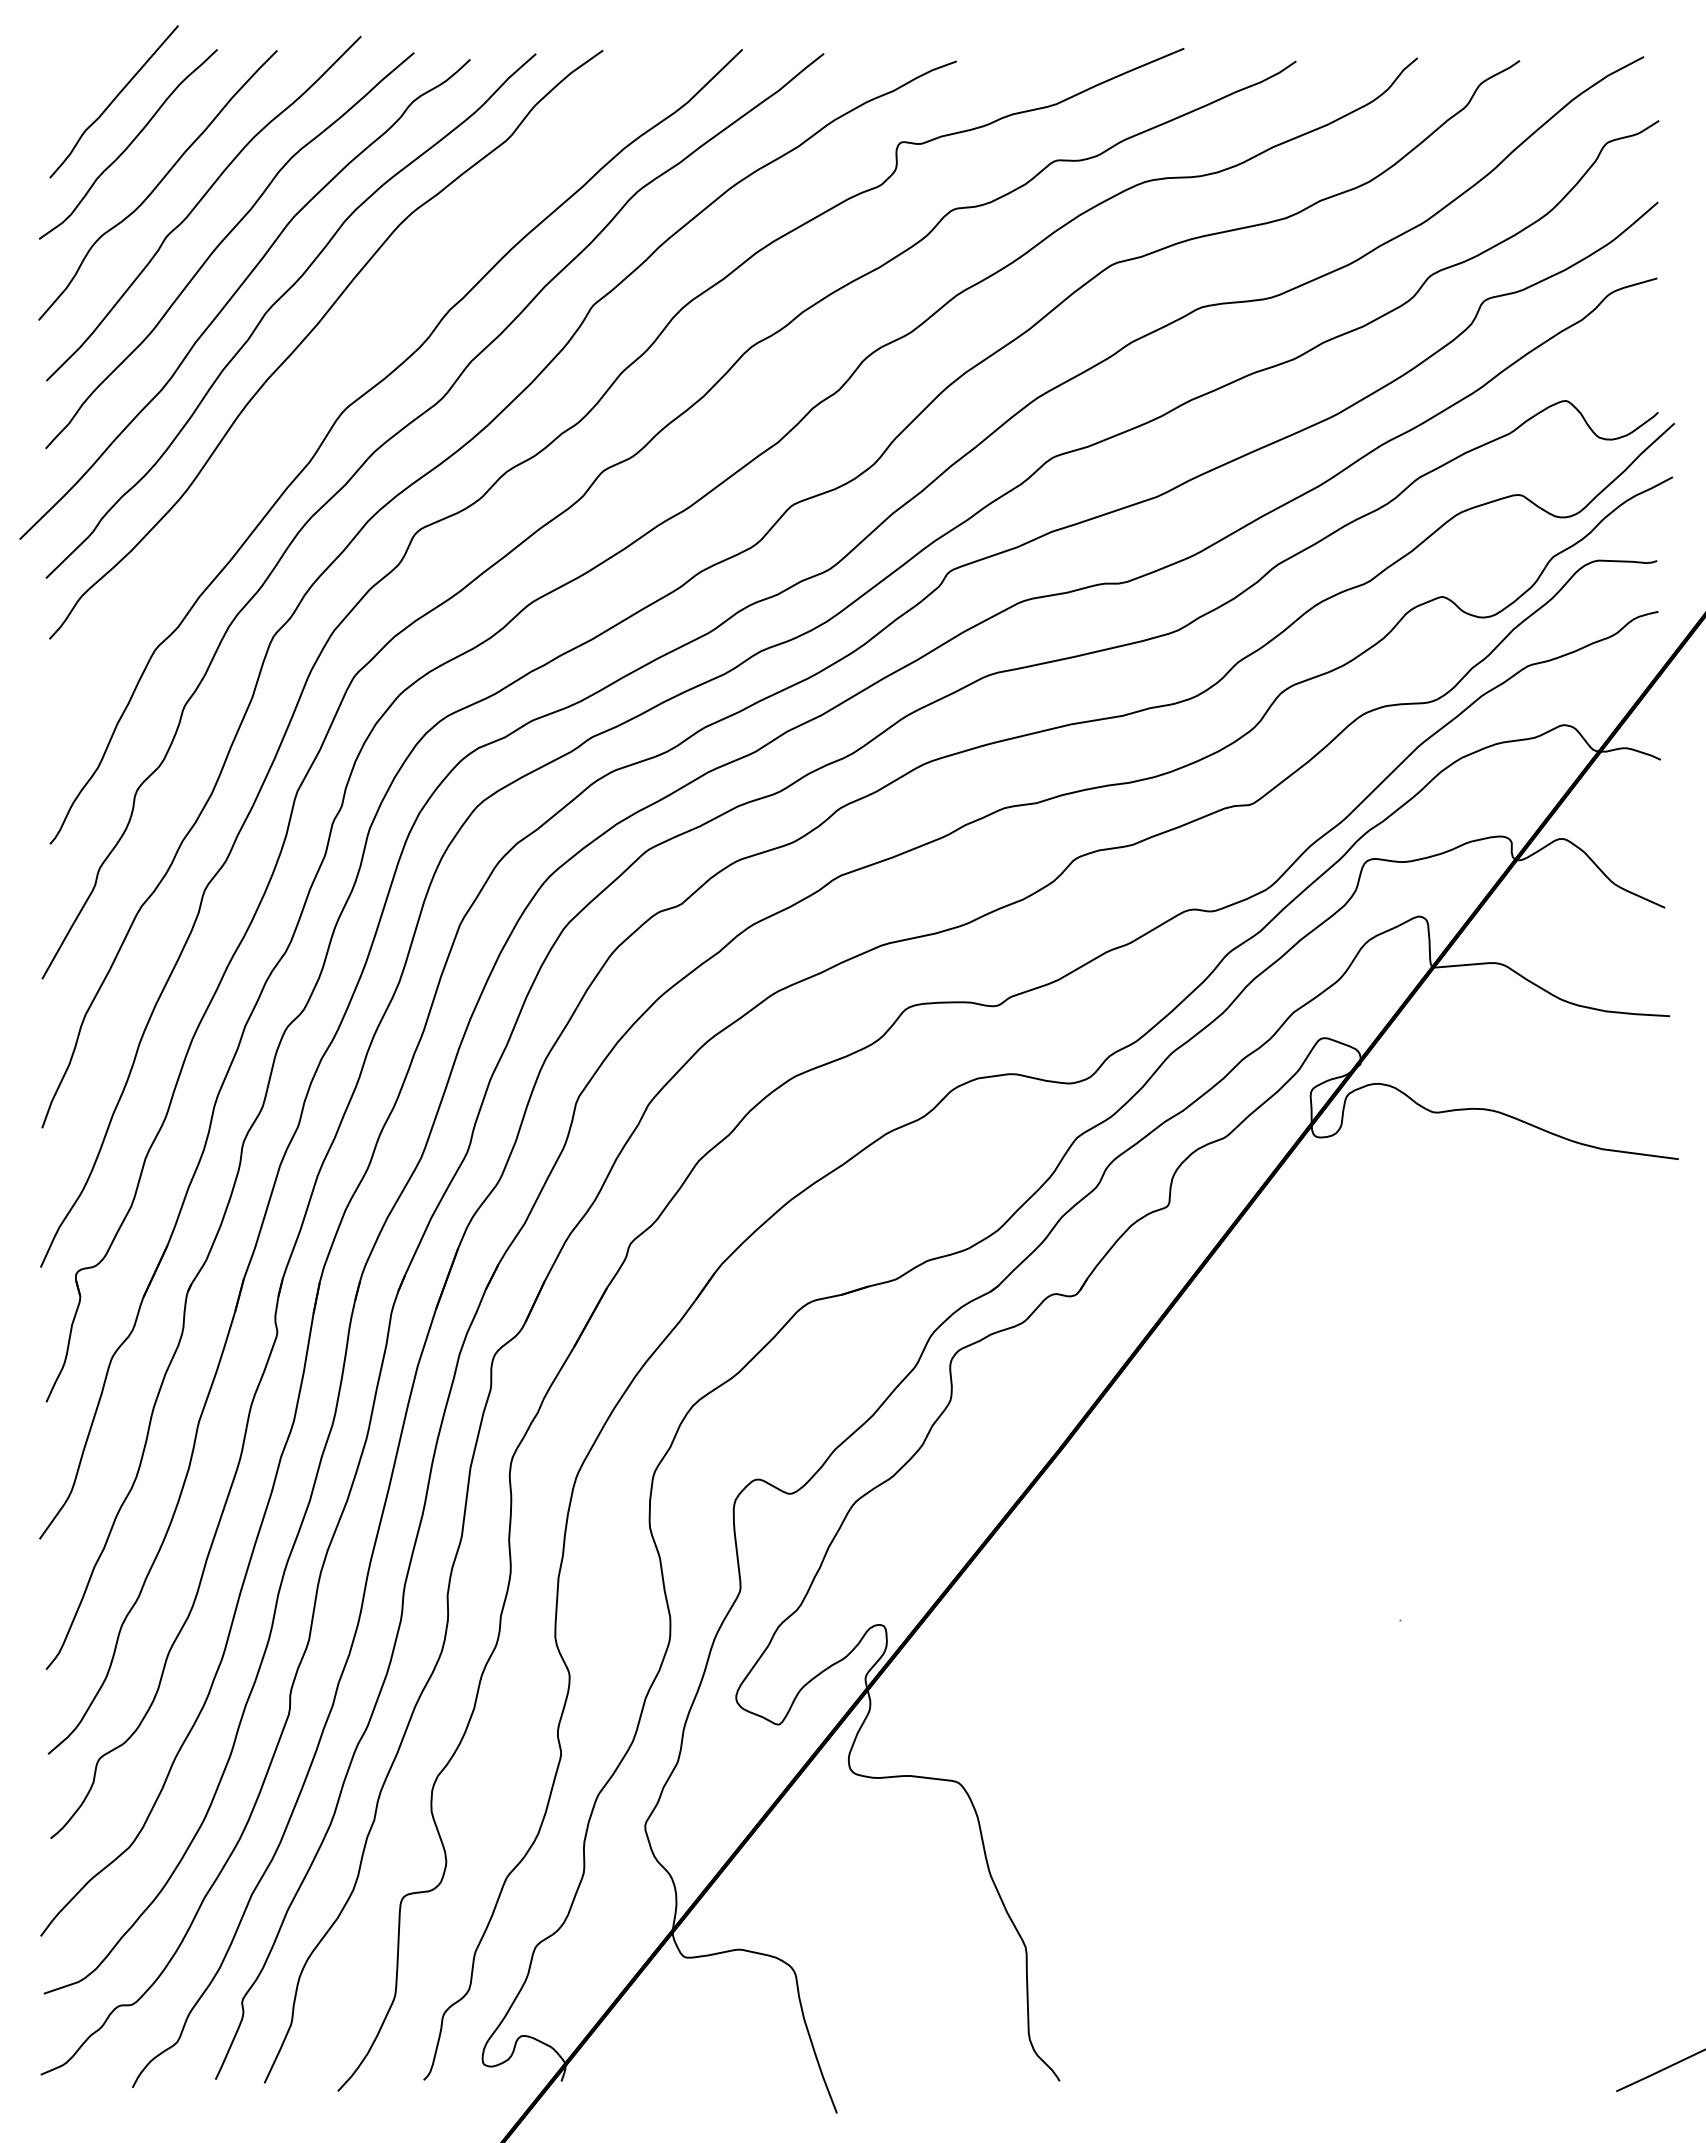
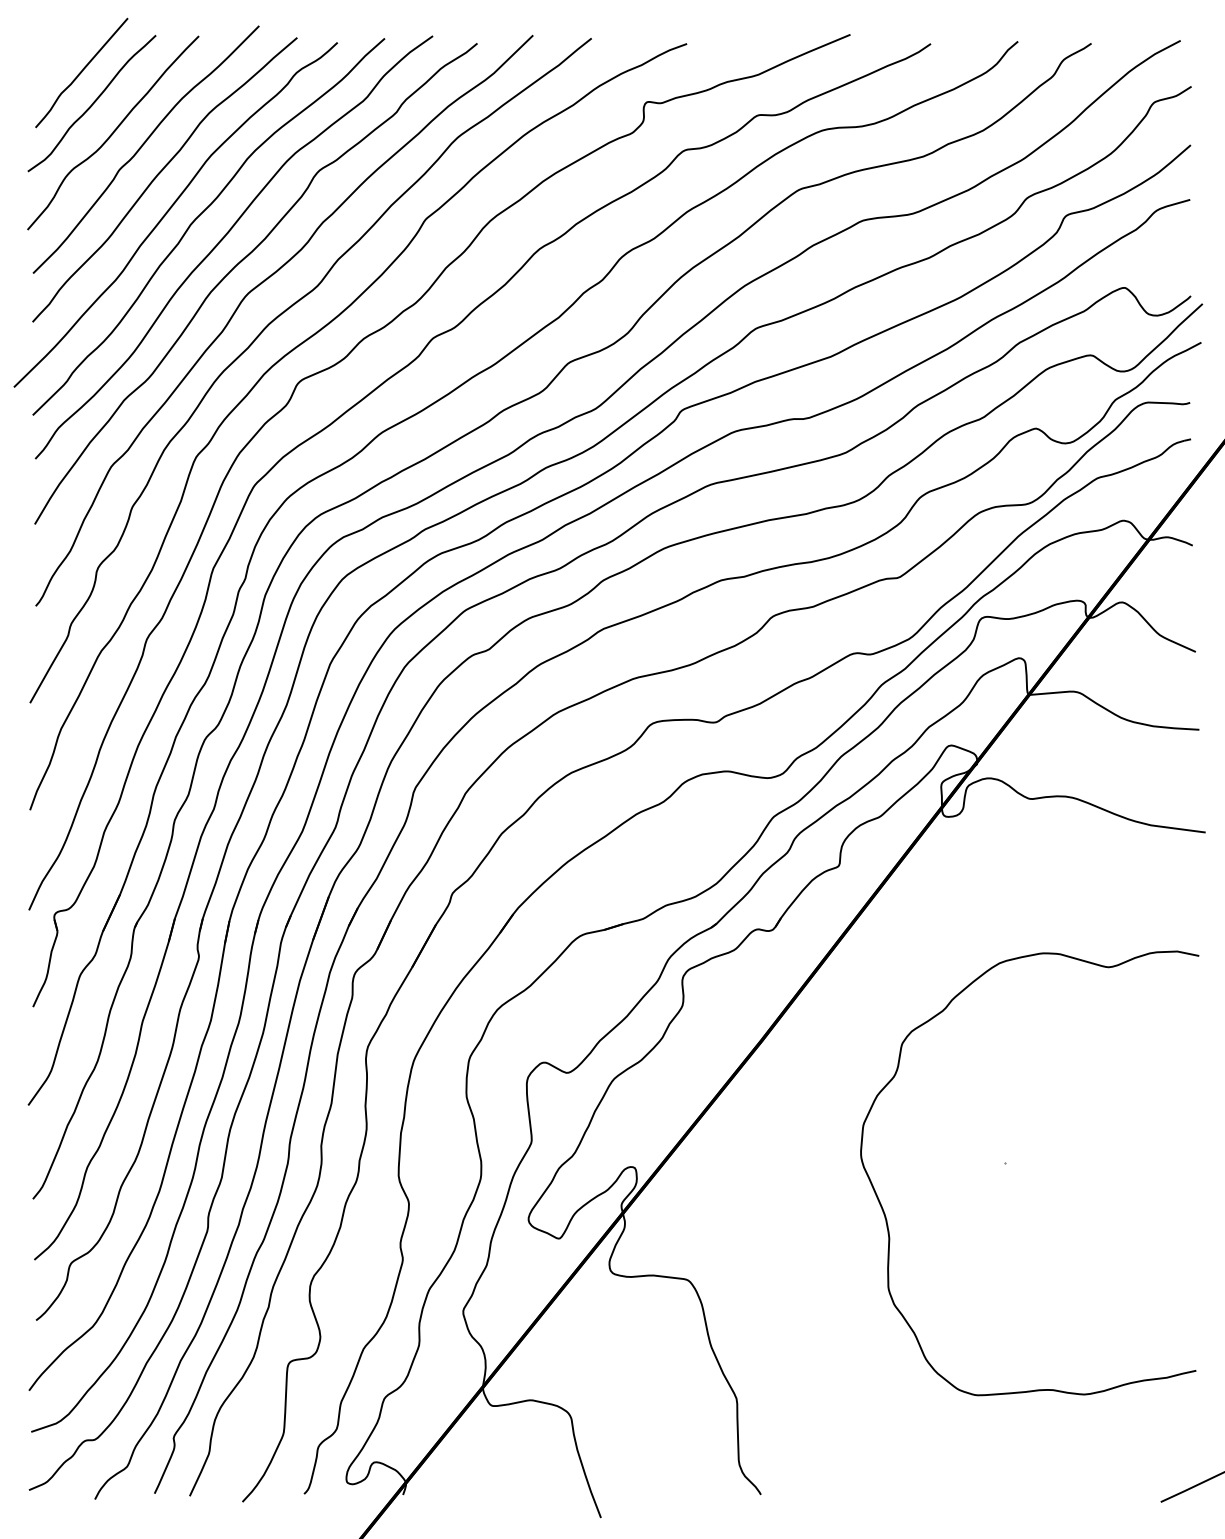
curve: (331, 369) -> (237, 265), added
curve: (1234, 1695) -> (886, 1217), added

